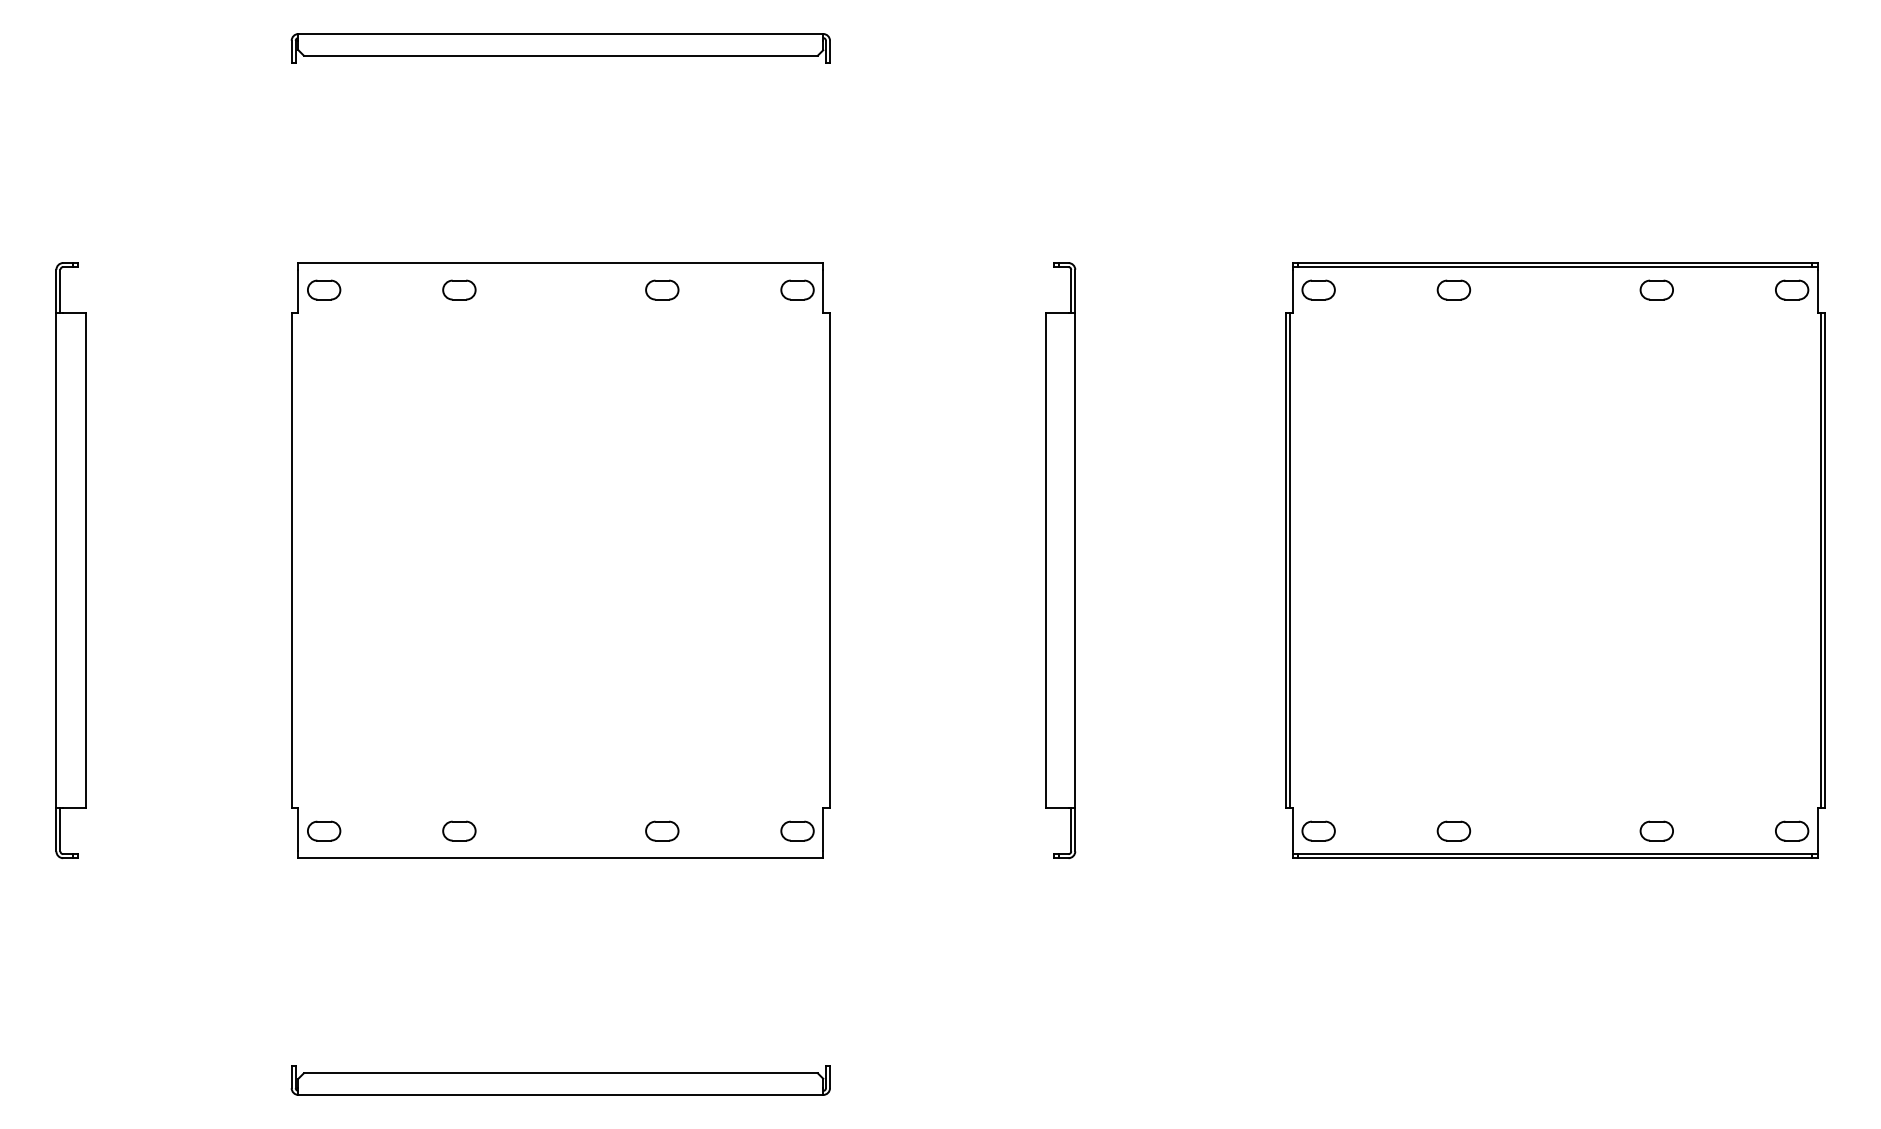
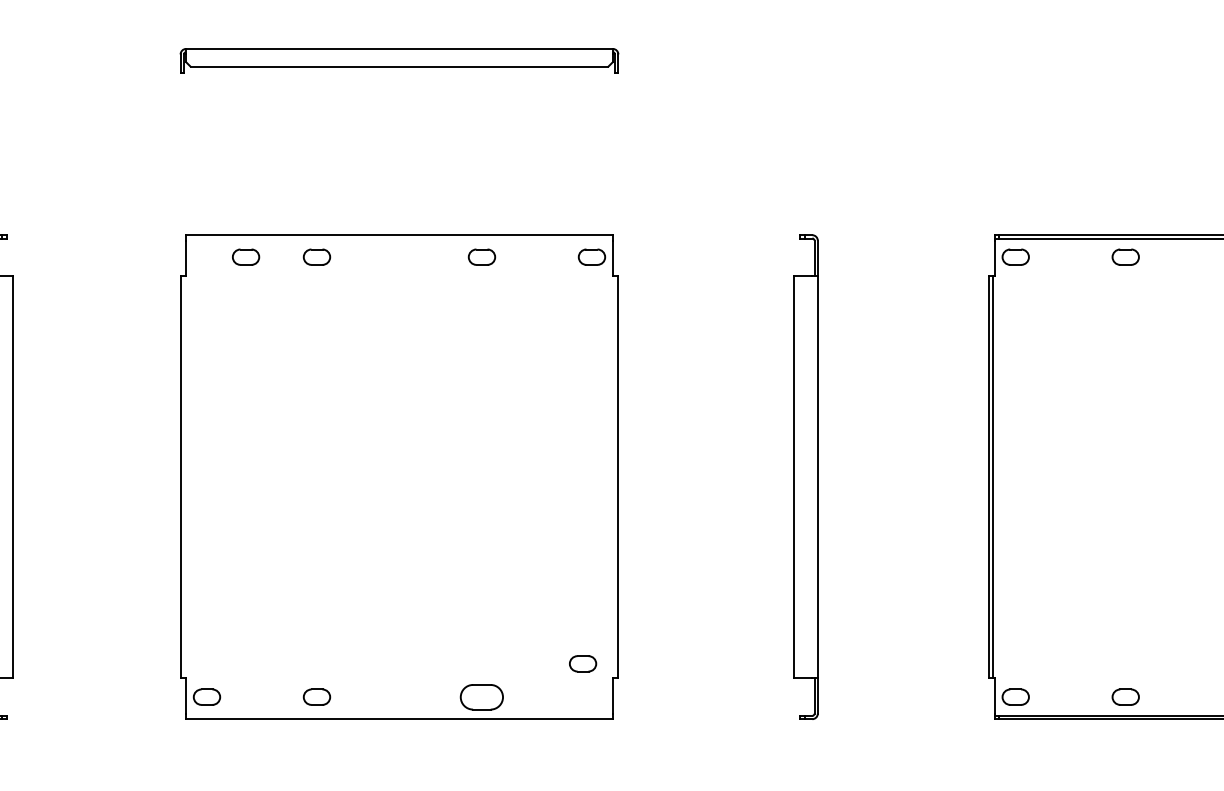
part: (324, 289) -> (246, 256), moved
part: (662, 830) -> (482, 696), size x1.6
part: (797, 830) -> (582, 663), moved

